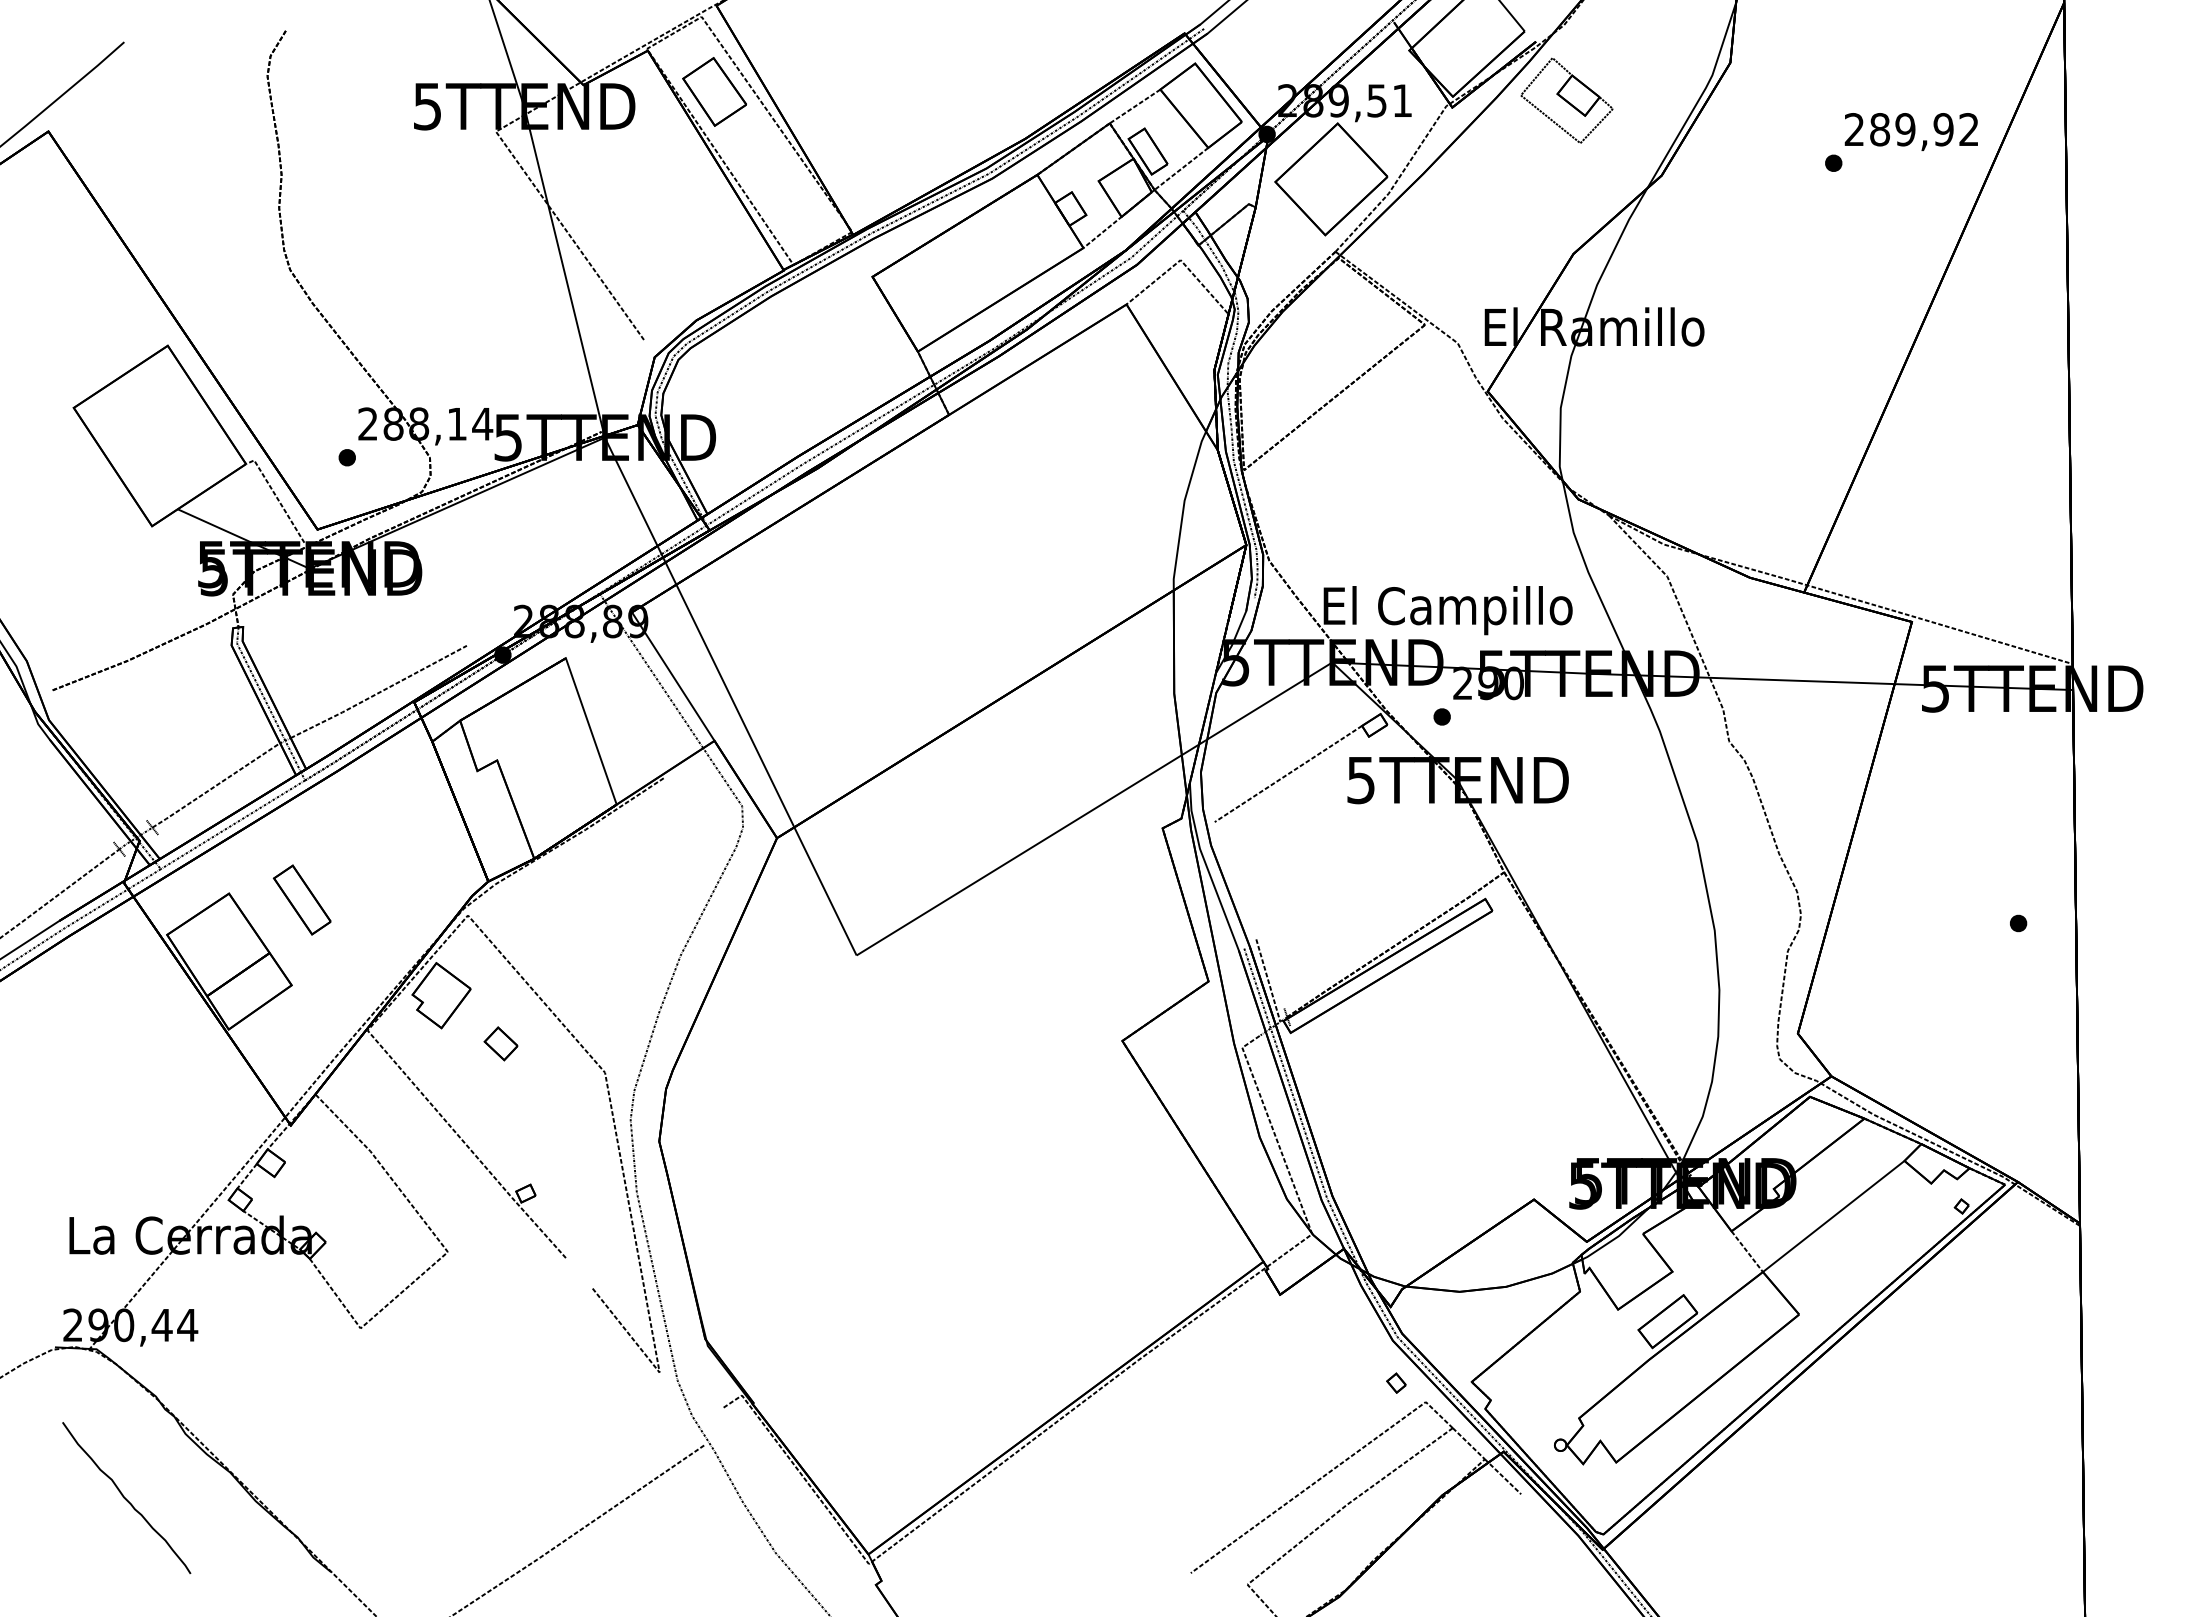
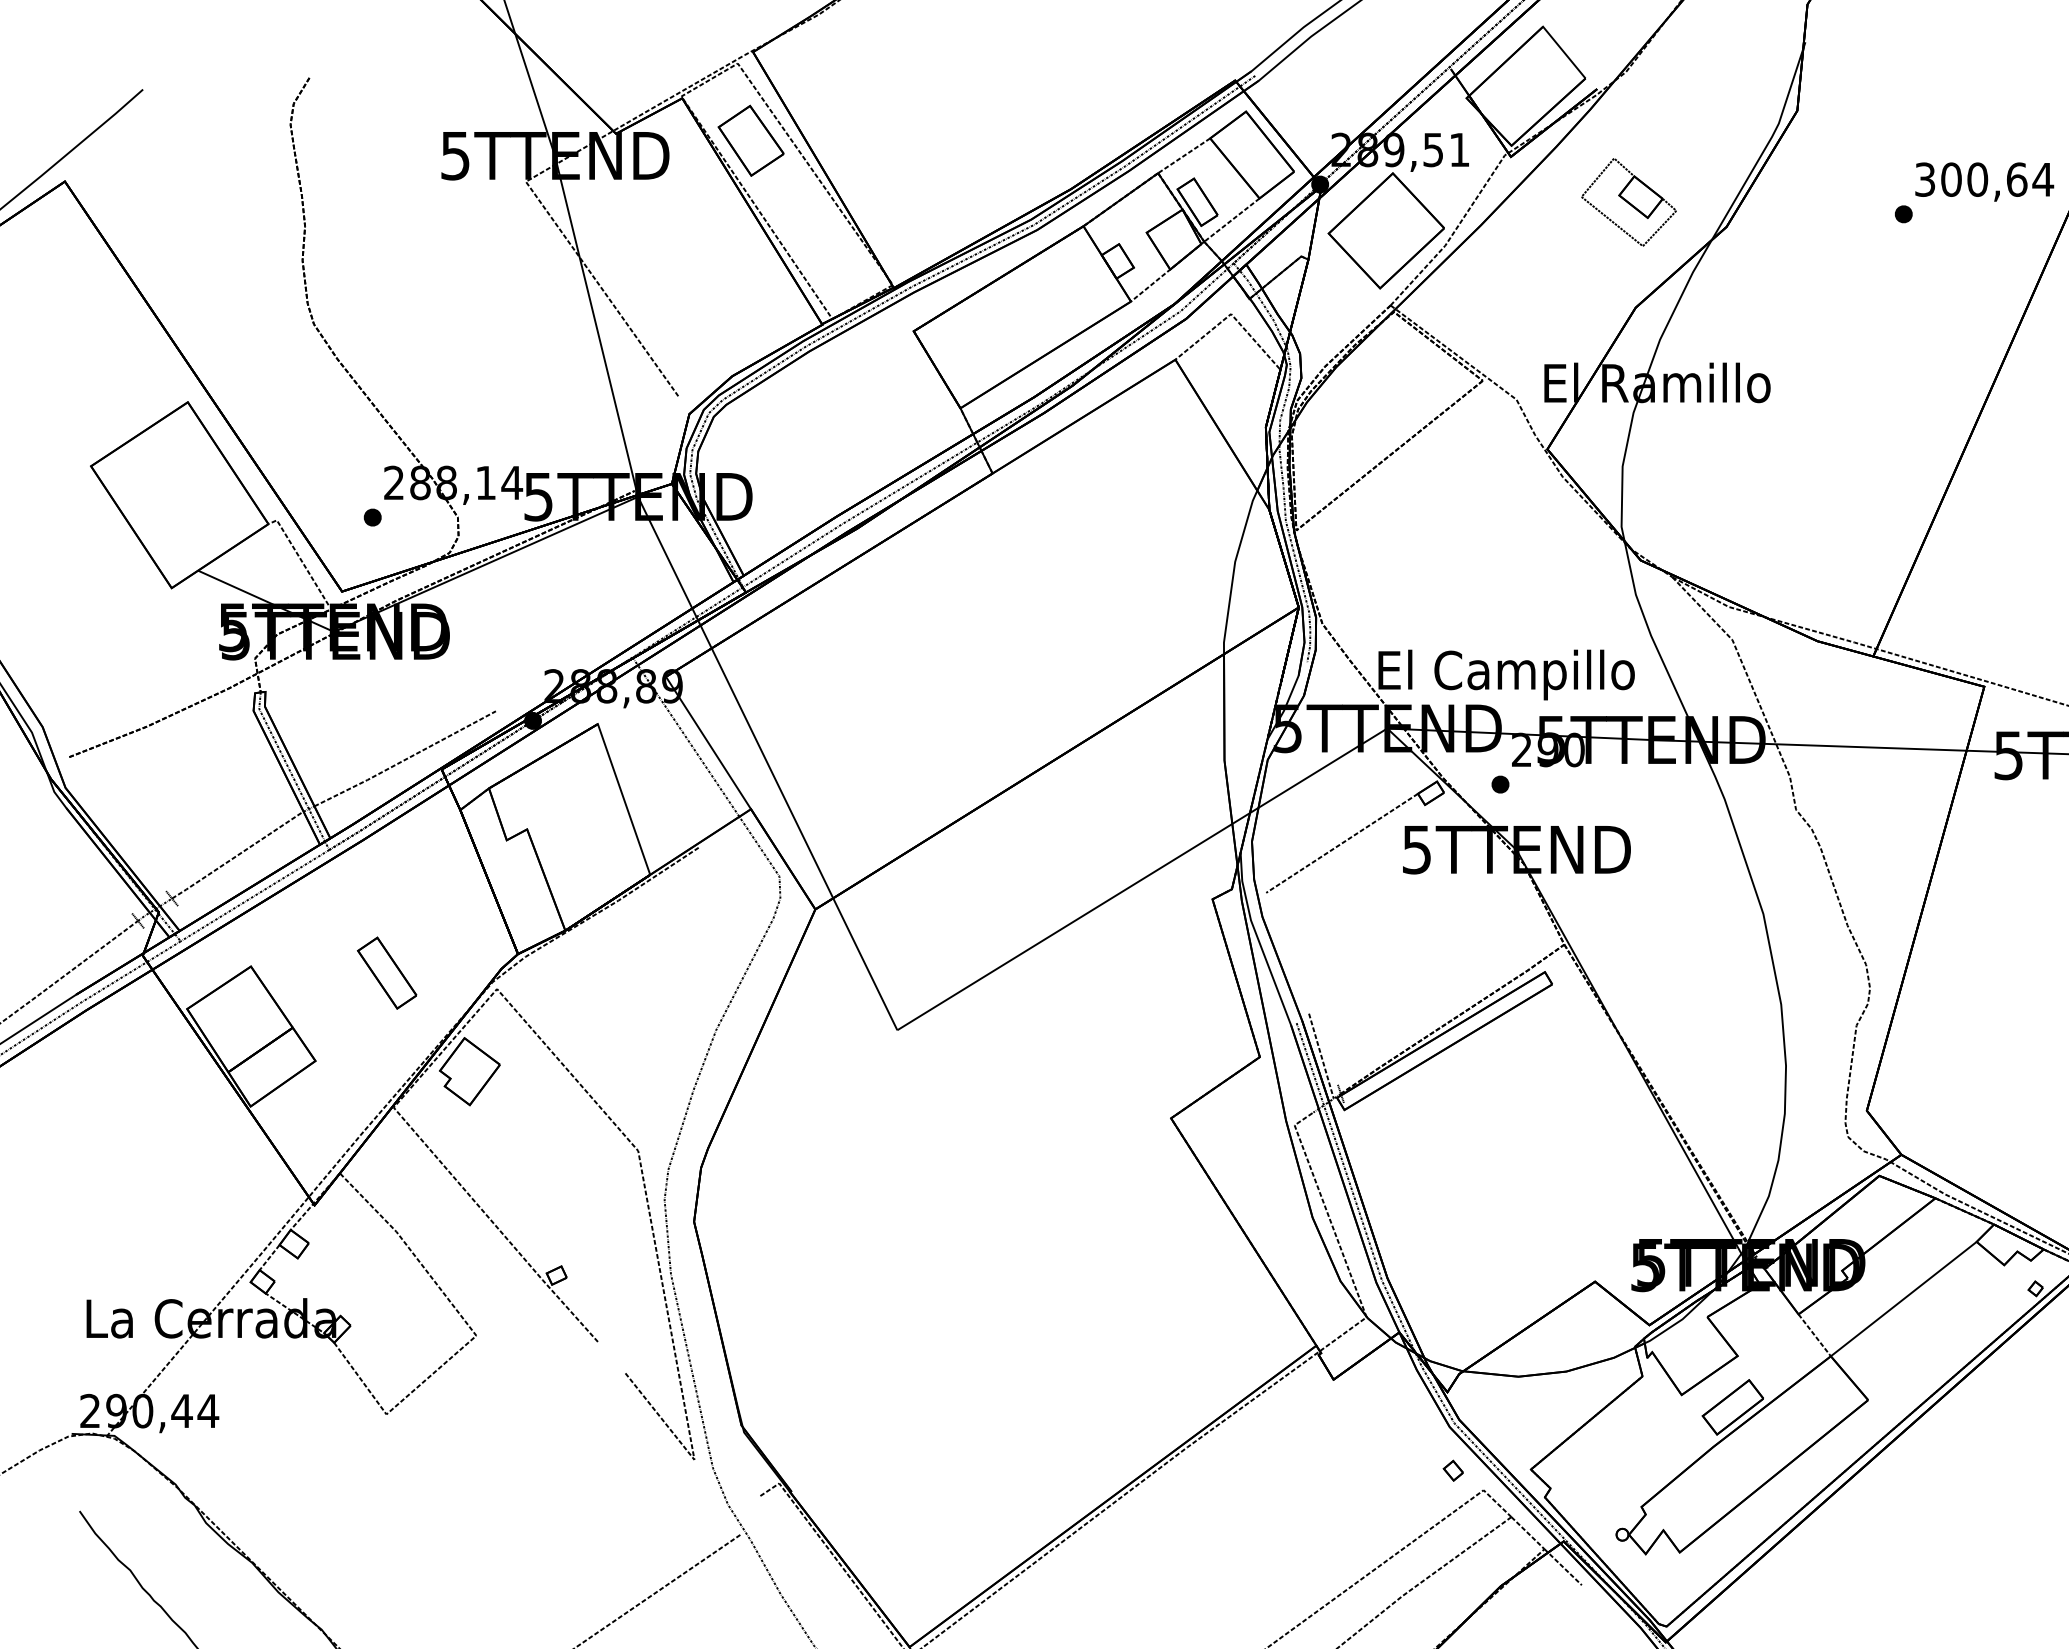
part: (1566, 100) -> (1628, 202), moved
text: (1911, 129) -> (1983, 179), 289,92 -> 300,64
part: (301, 899) -> (386, 972), moved
part: (500, 1043) -> (530, 1120), removed

